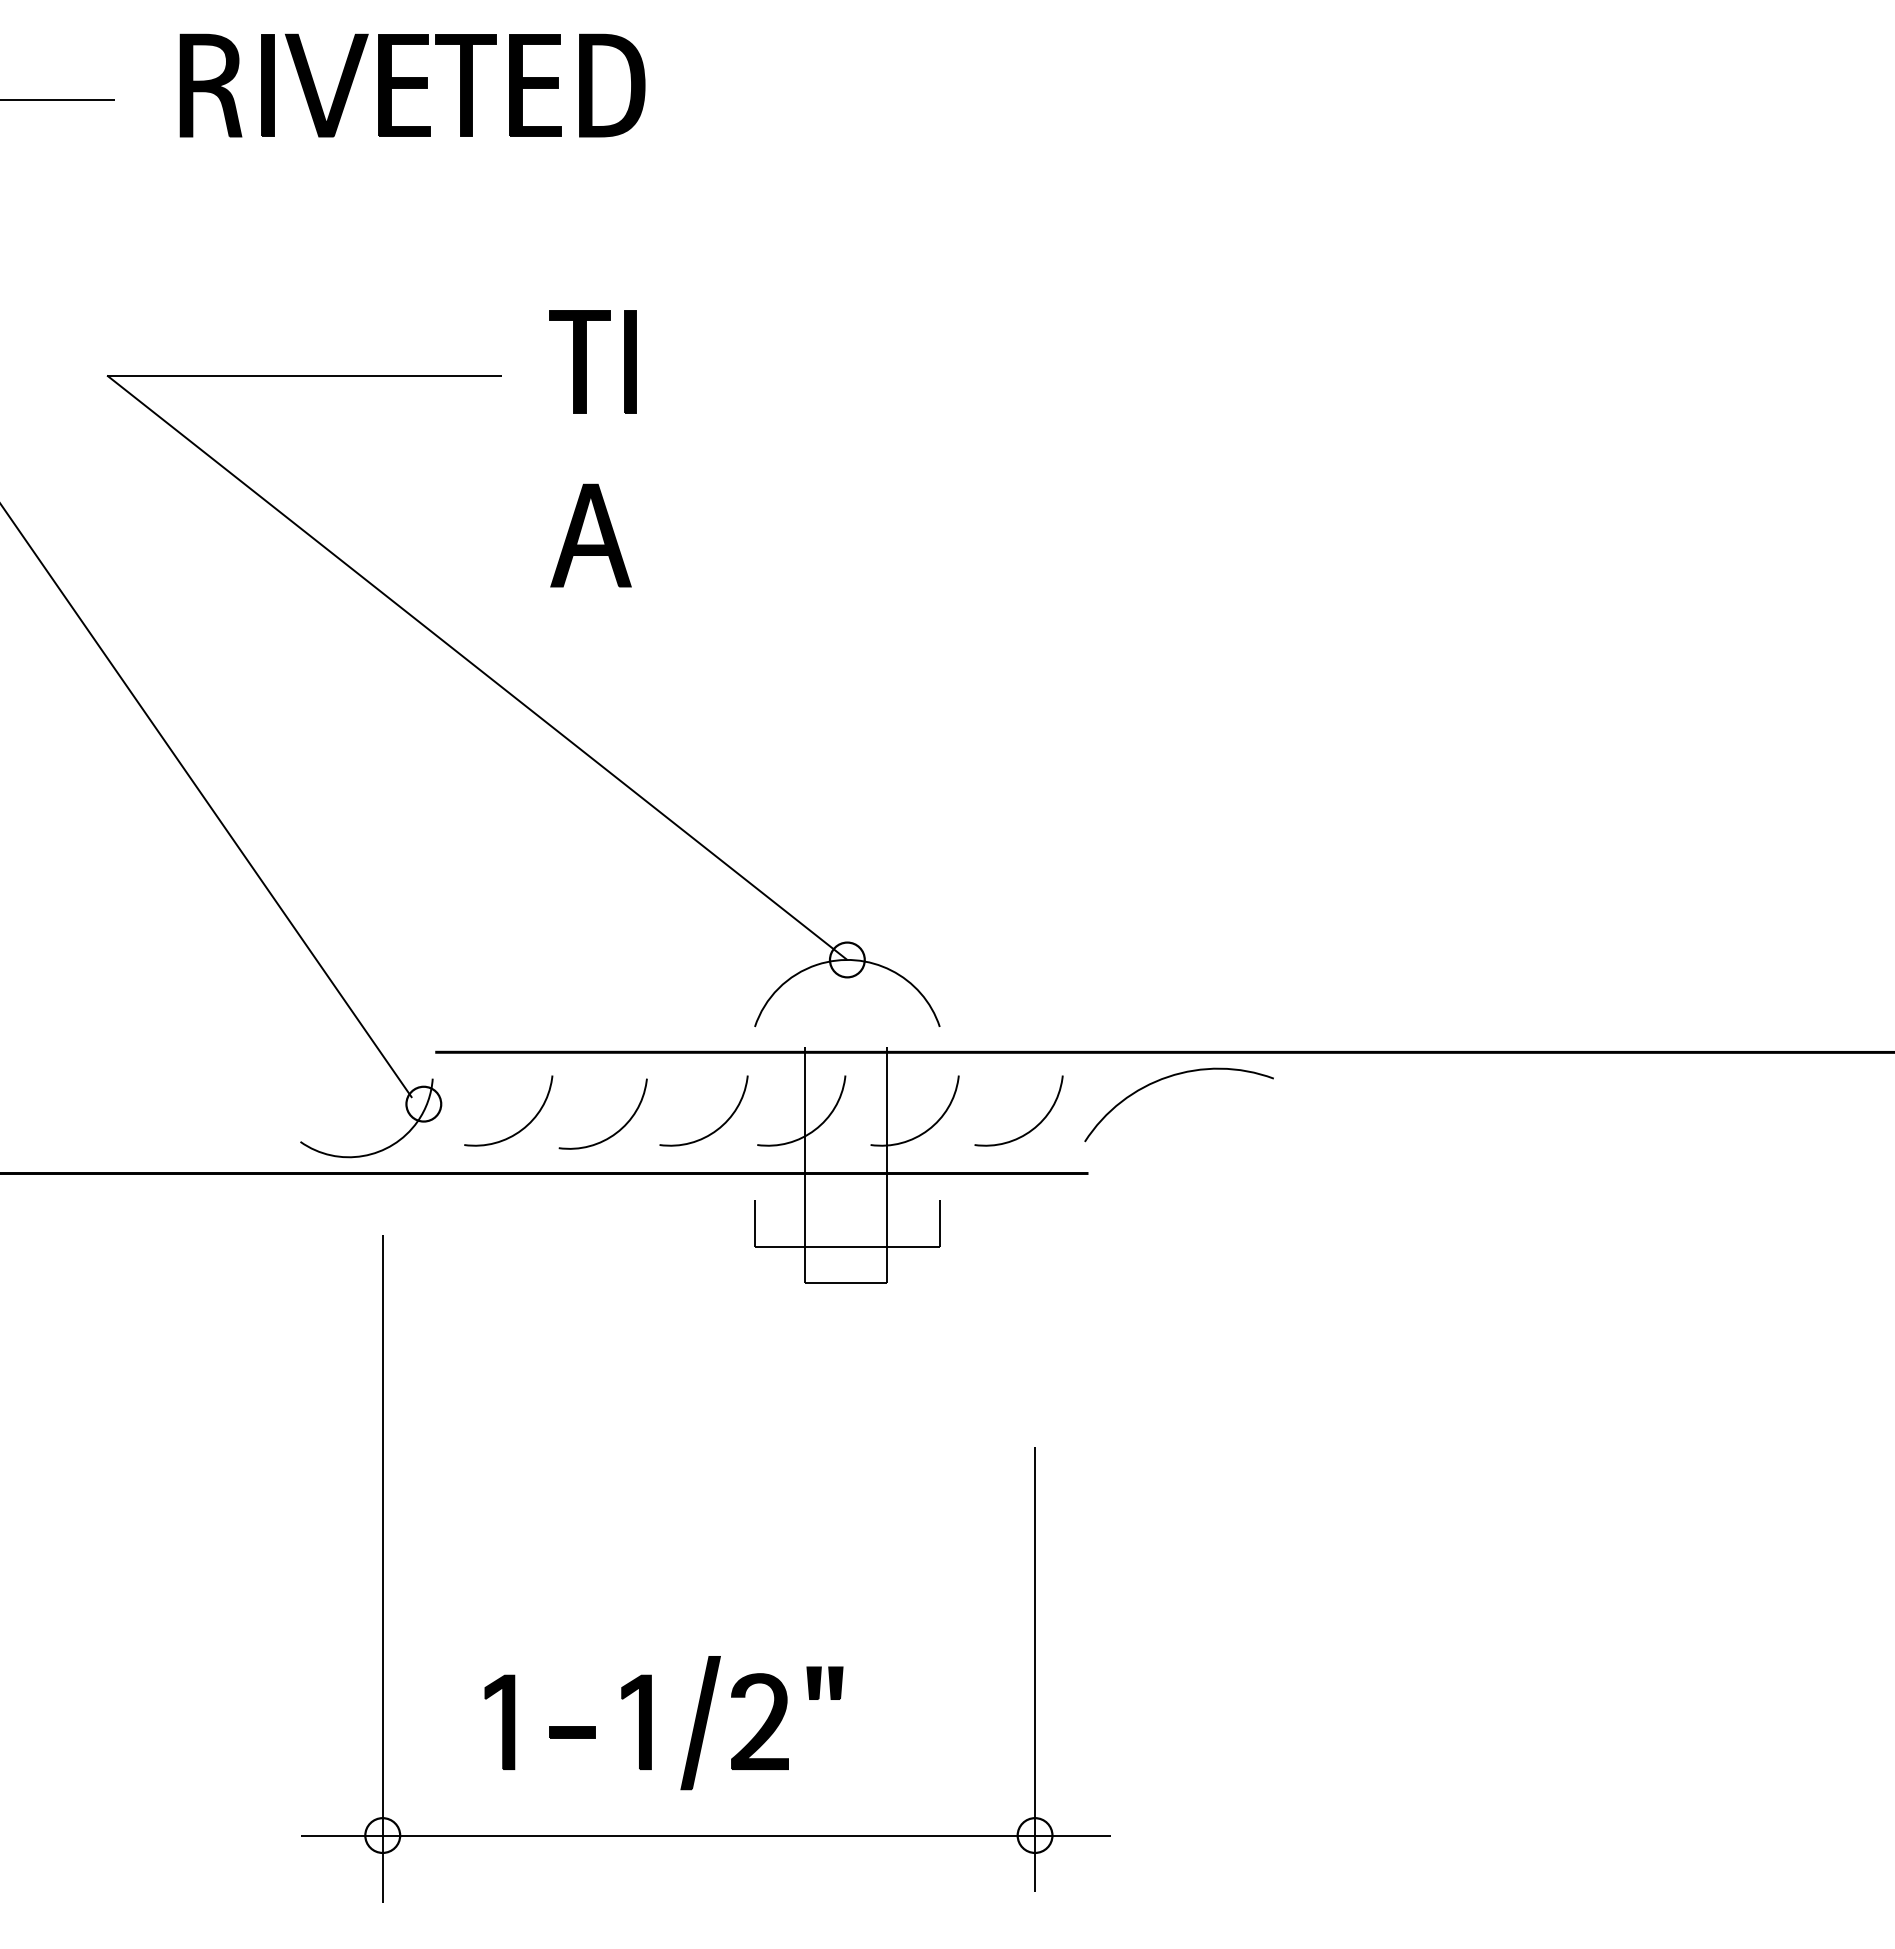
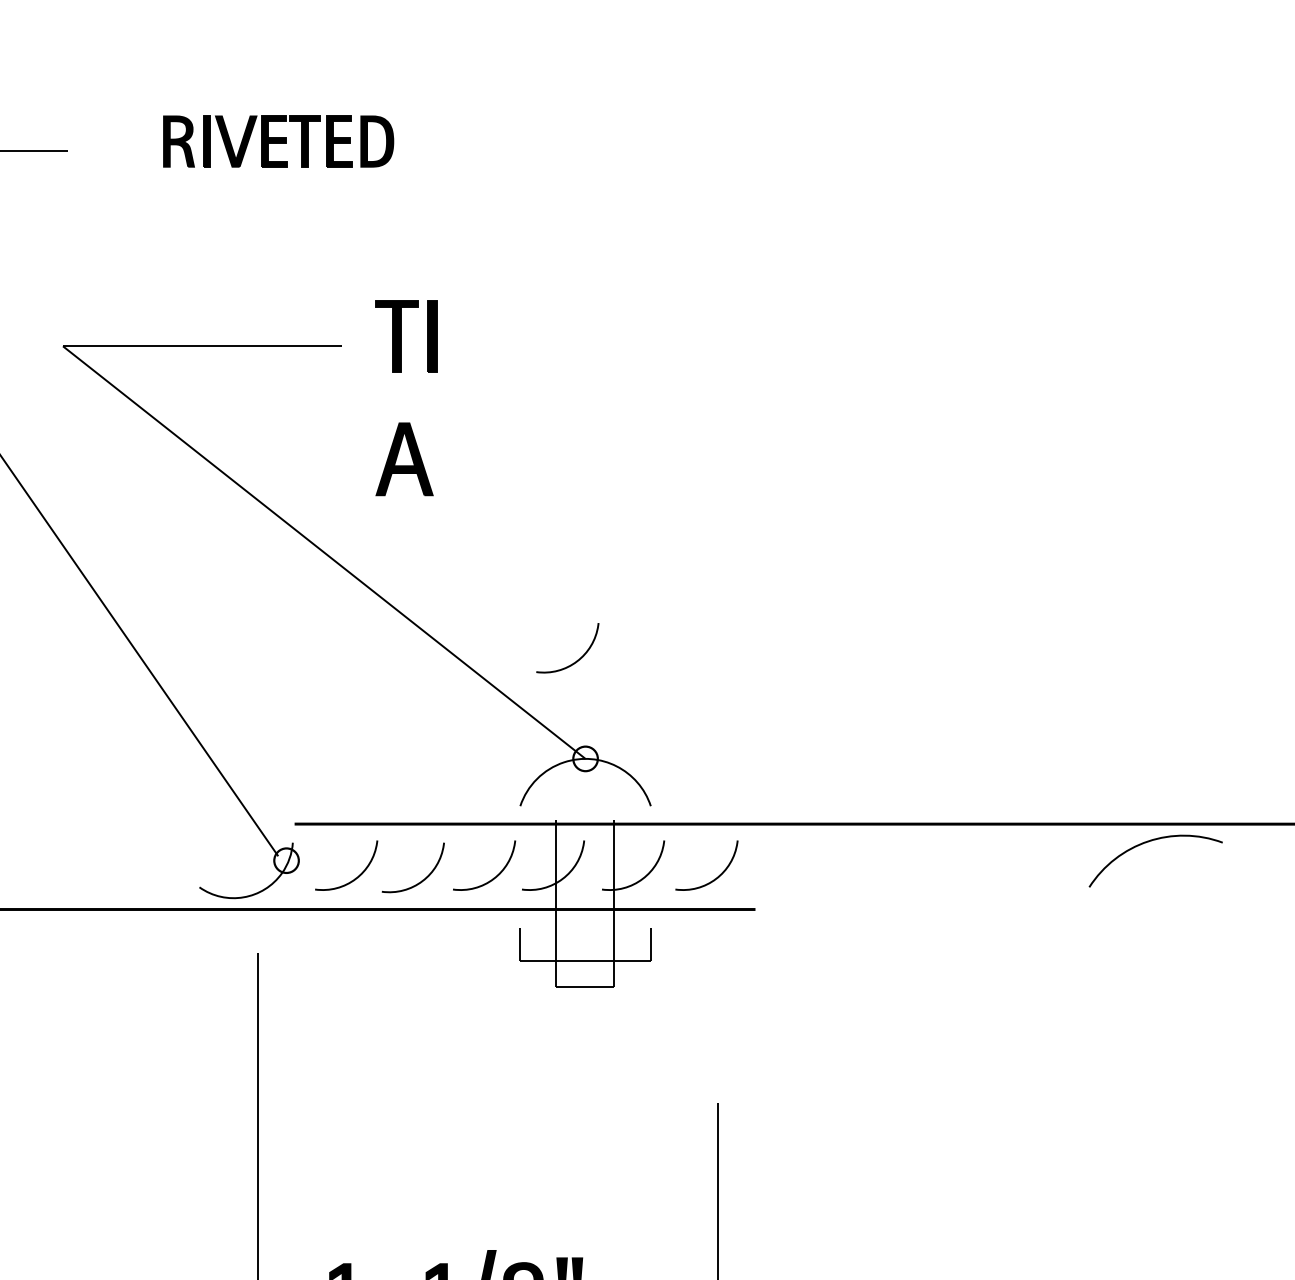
part: (412, 85) -> (278, 141), size x0.7
part: (836, 819) -> (577, 659), added
part: (1170, 1077) -> (1149, 841), moved

